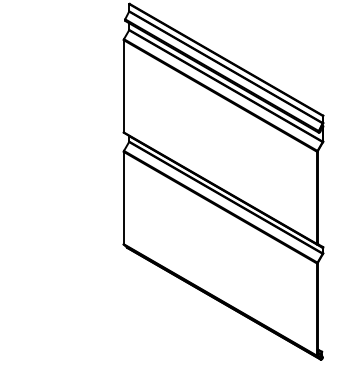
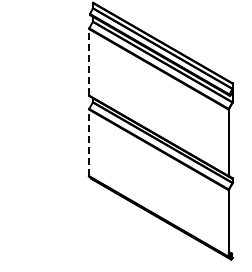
line: (124, 85) -> (89, 61), solid -> dashed
line: (124, 197) -> (89, 142), solid -> dashed

